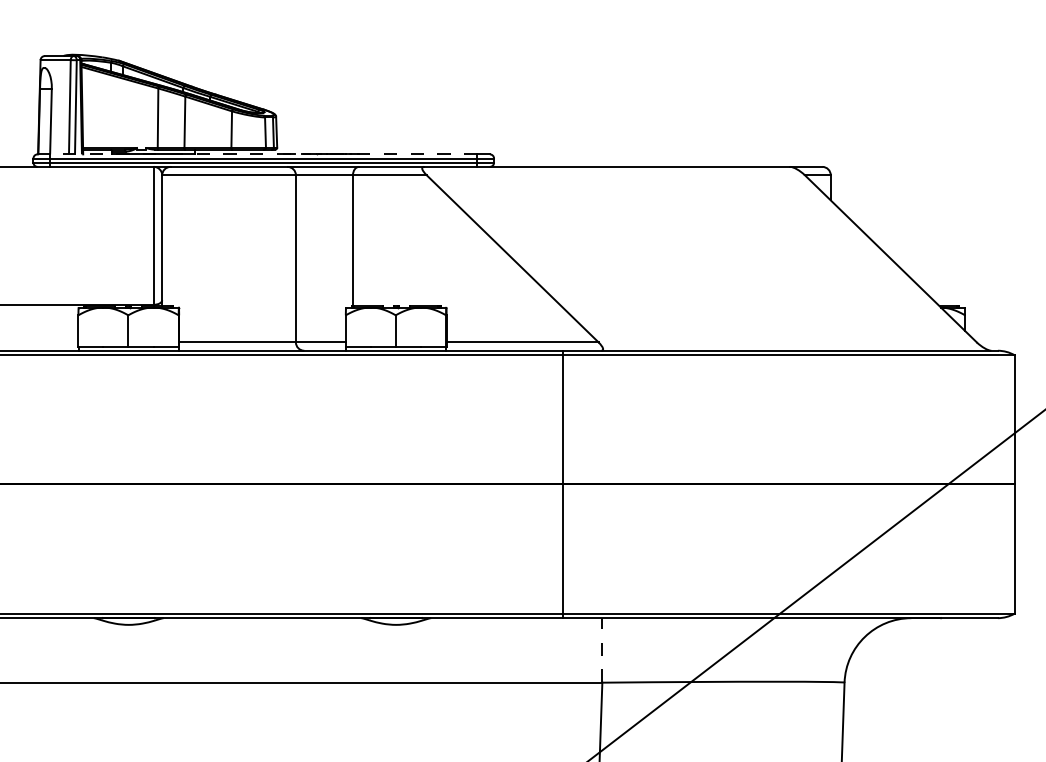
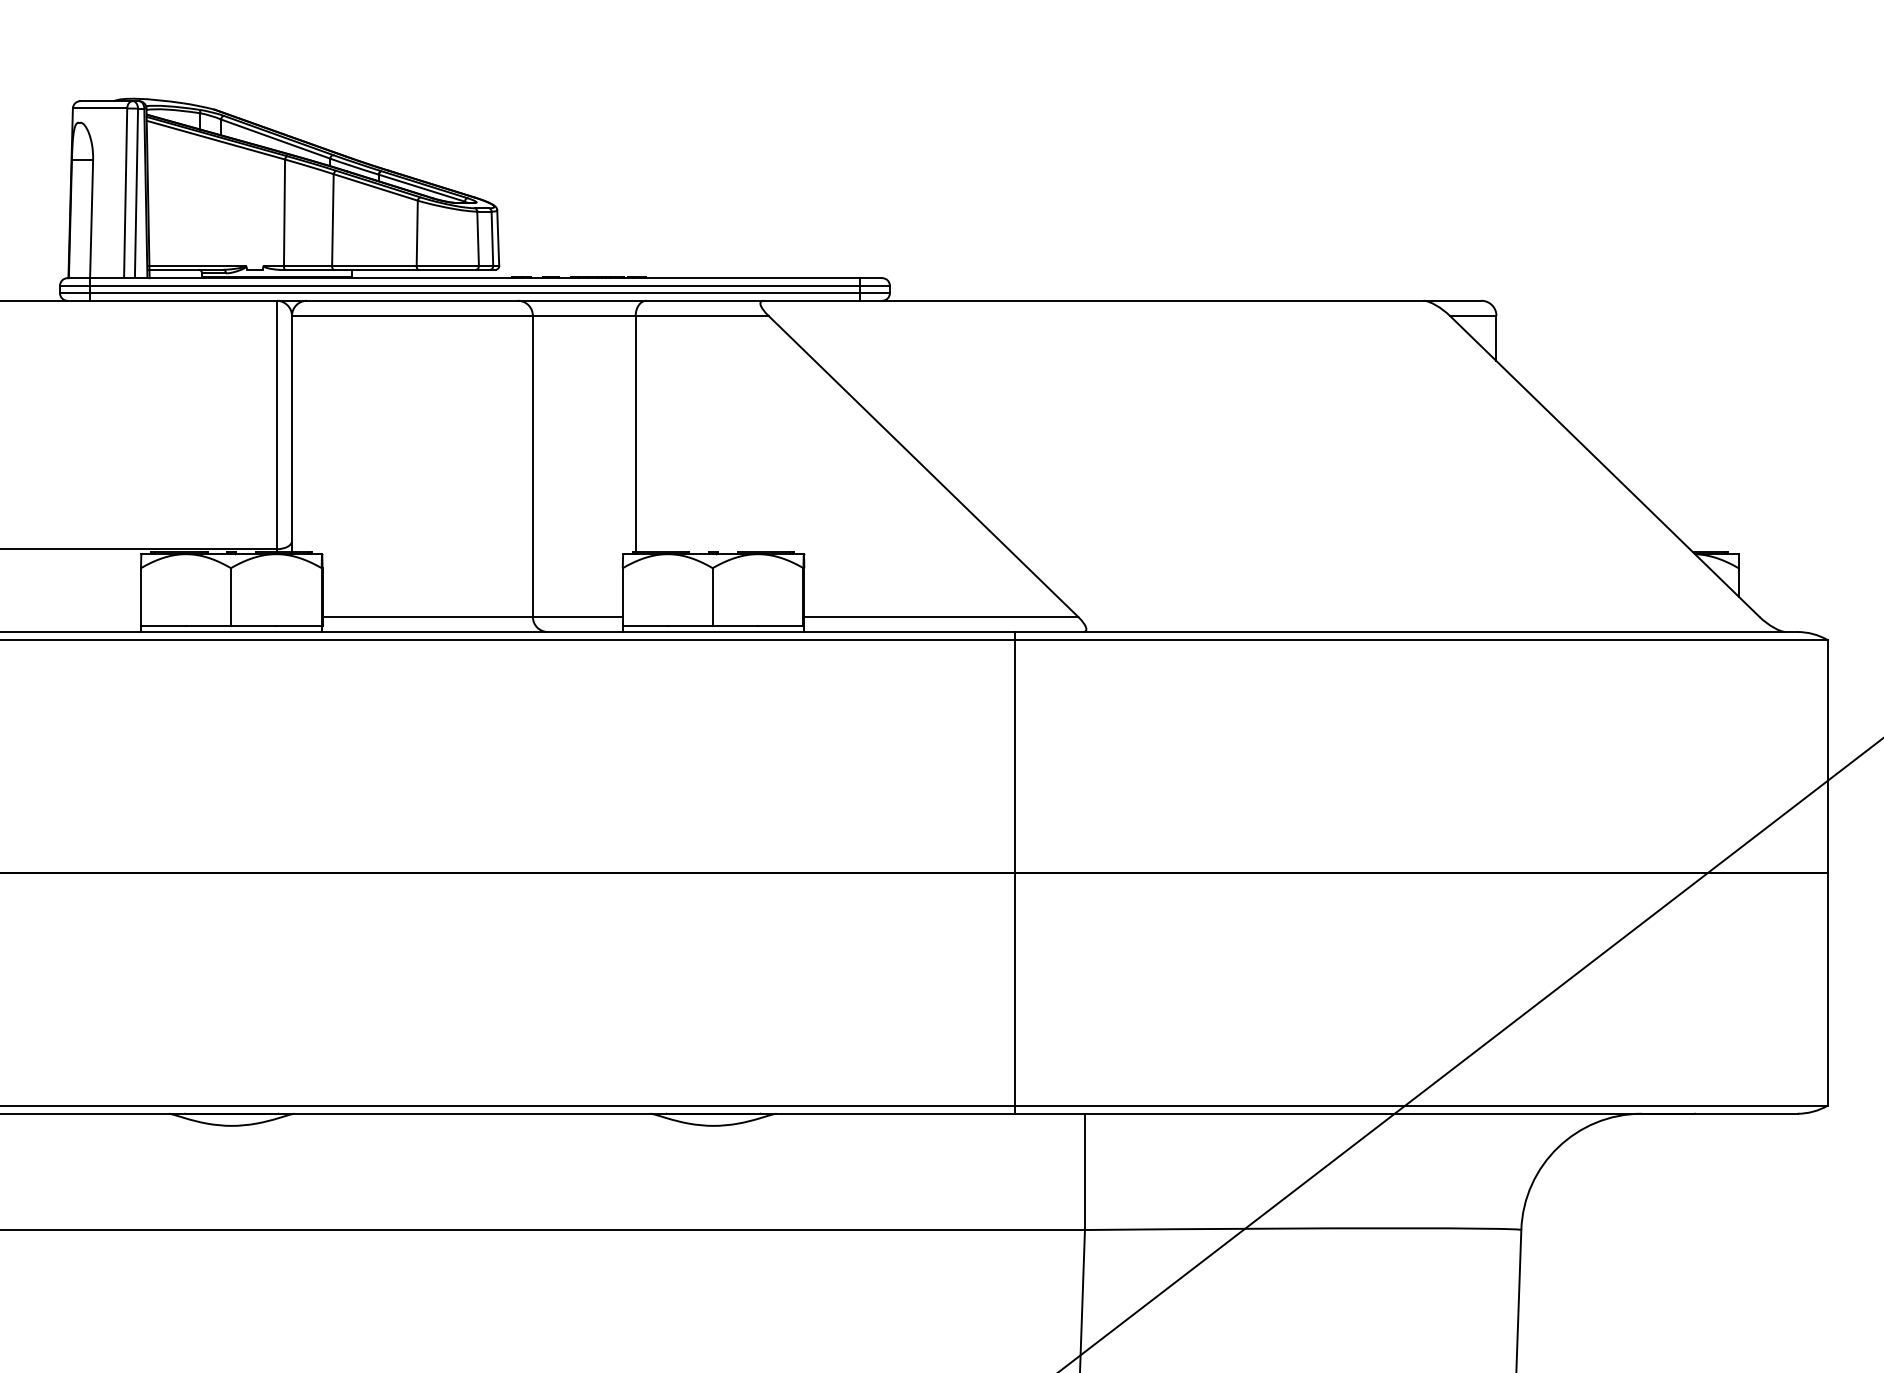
line: (263, 154) -> (474, 278), dashed -> solid
line: (602, 649) -> (1085, 1170), dashed -> solid

